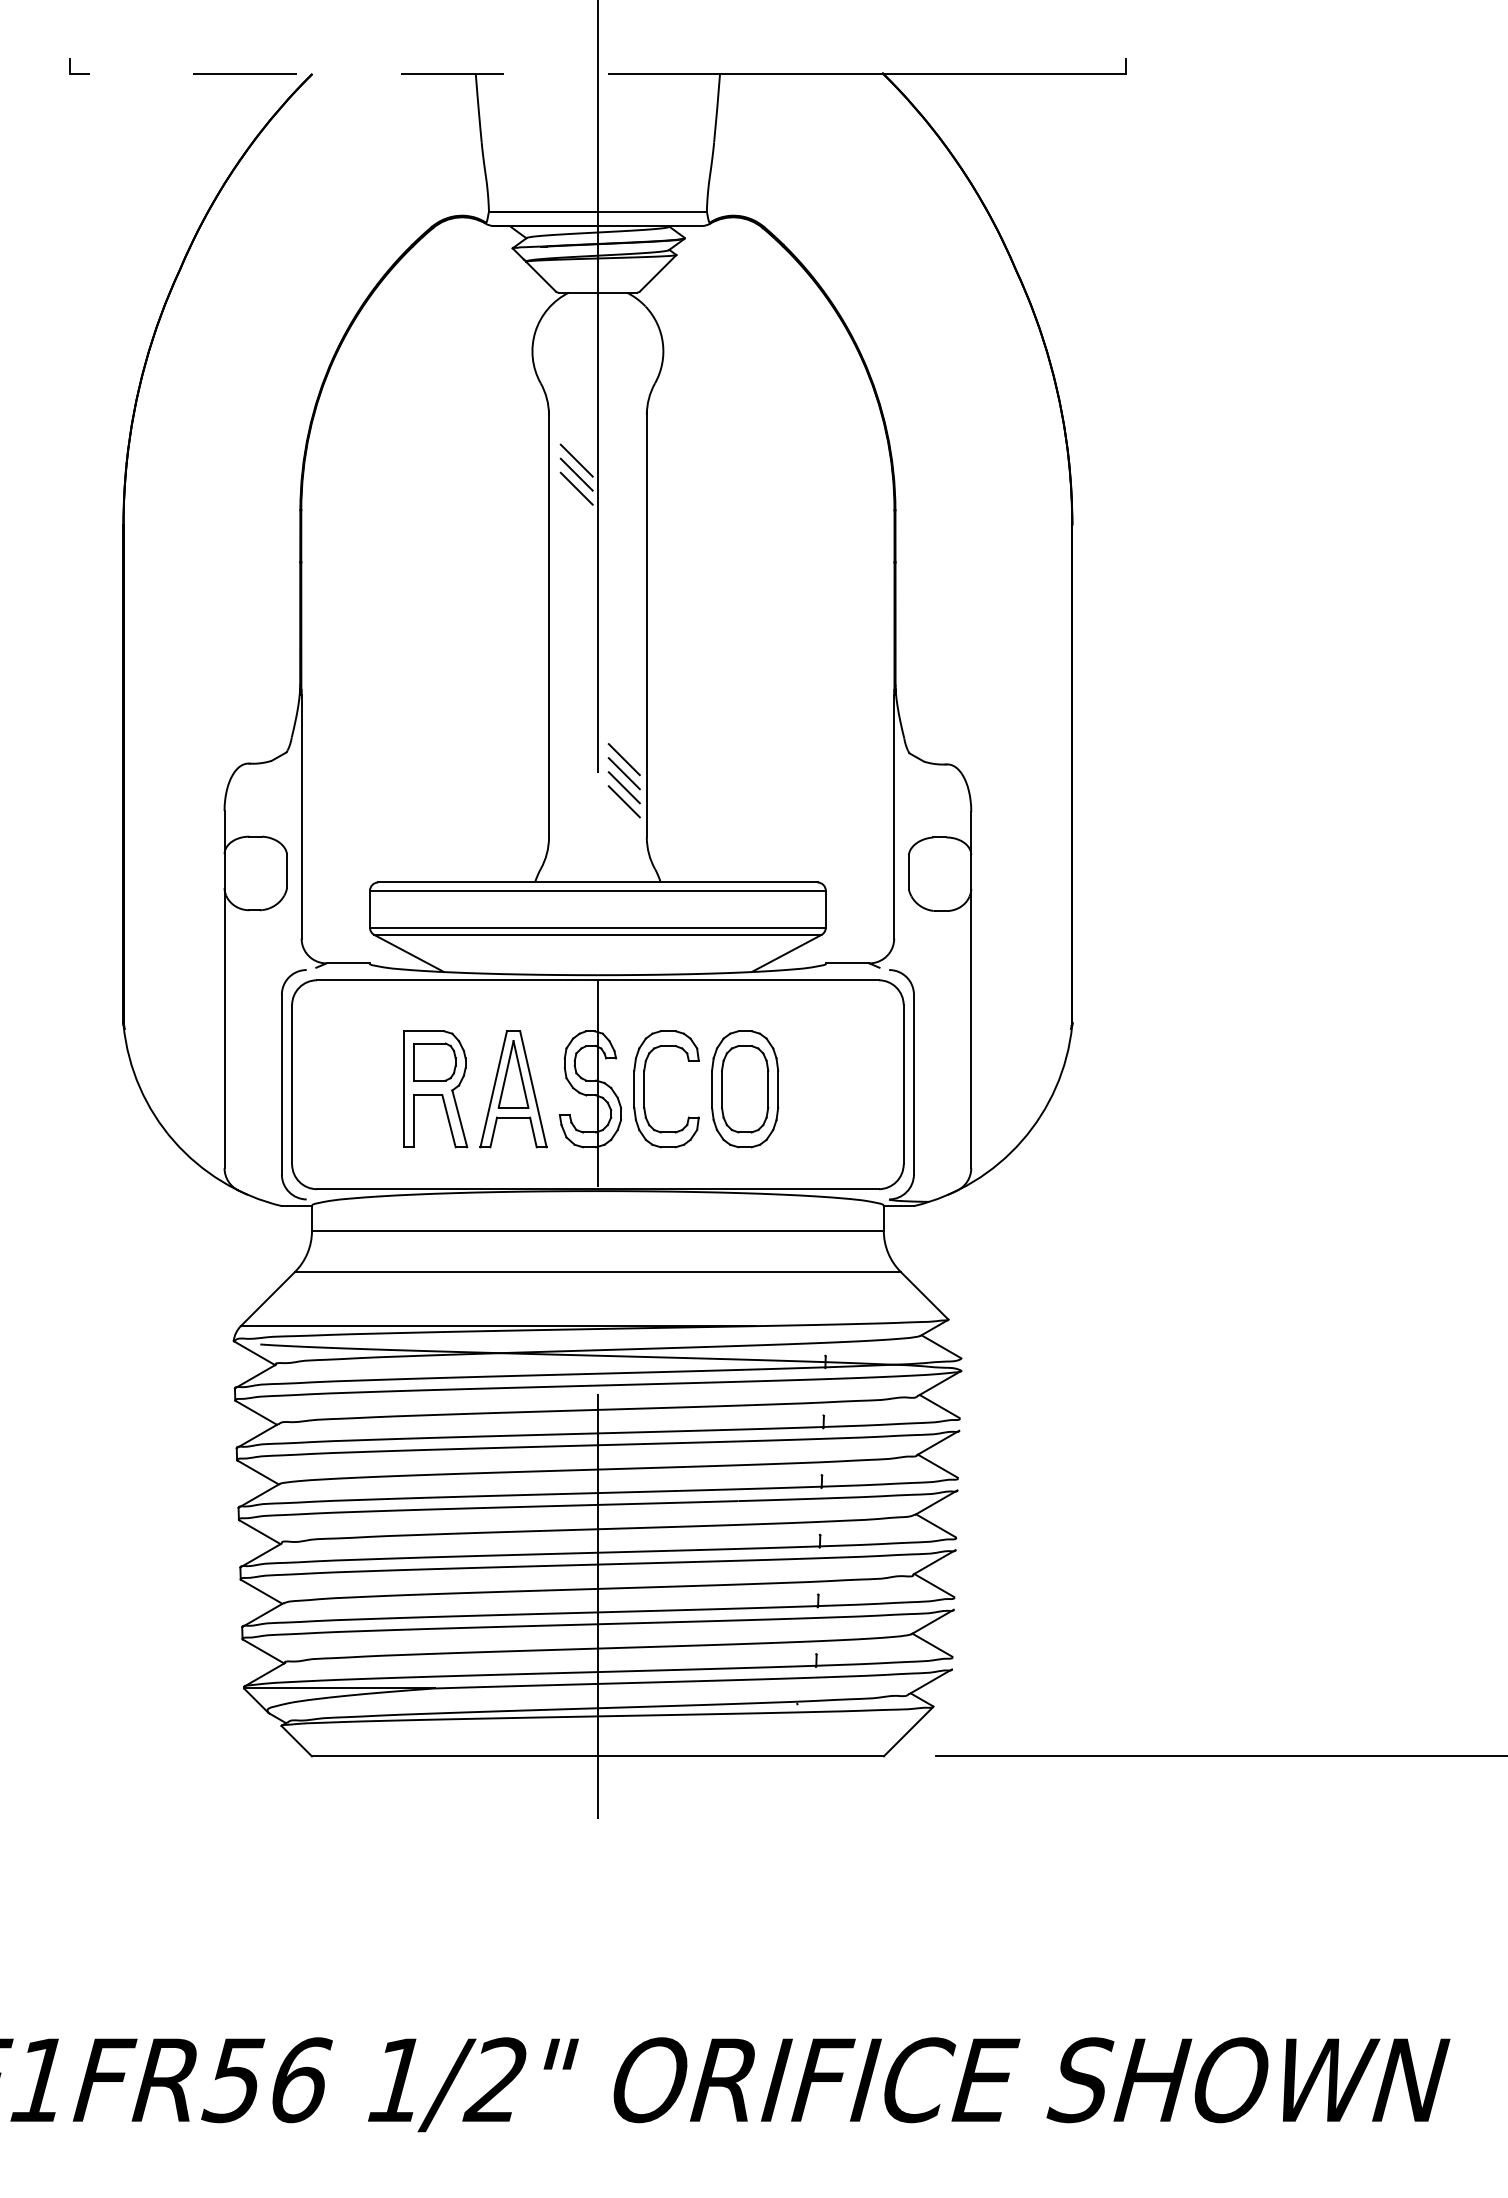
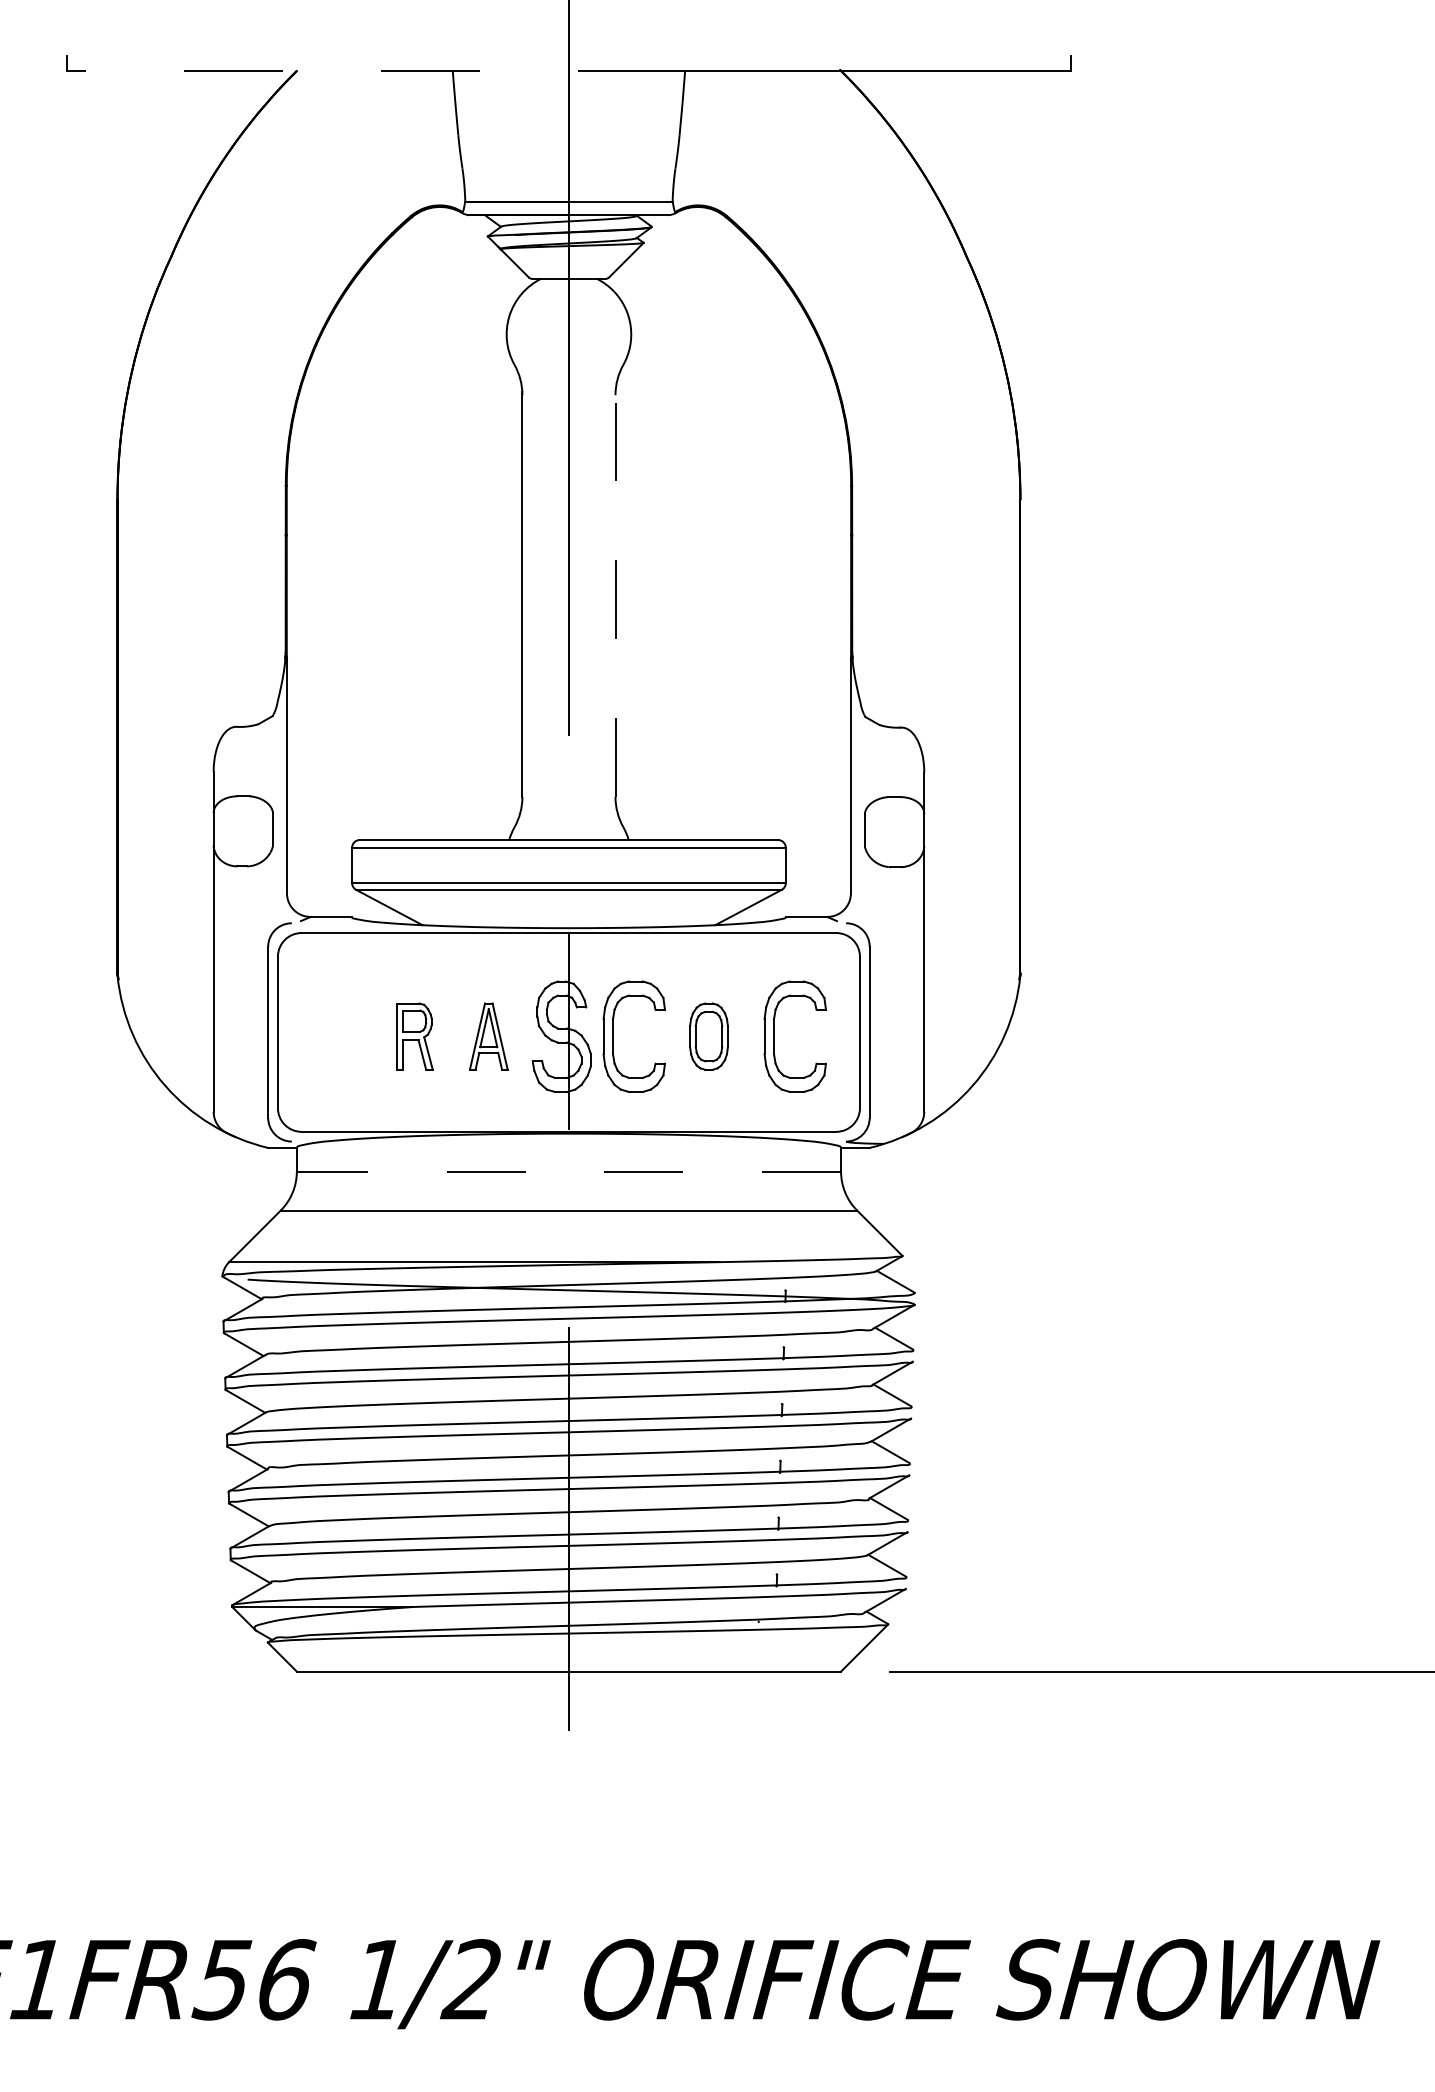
line: (576, 460) -> (548, 438), removed
line: (576, 474) -> (548, 451), removed
line: (576, 489) -> (548, 465), removed
line: (646, 624) -> (615, 594), solid -> dashed
line: (623, 759) -> (593, 722), removed
line: (623, 773) -> (593, 736), removed
line: (623, 787) -> (593, 749), removed
line: (623, 801) -> (593, 762), removed
part: (435, 1089) -> (414, 1036), size x0.6
part: (513, 1089) -> (488, 1036), size x0.6
part: (744, 1089) -> (708, 1036), size x0.6
part: (813, 1089) -> (774, 1036), added
line: (597, 1230) -> (568, 1171), solid -> dashed

